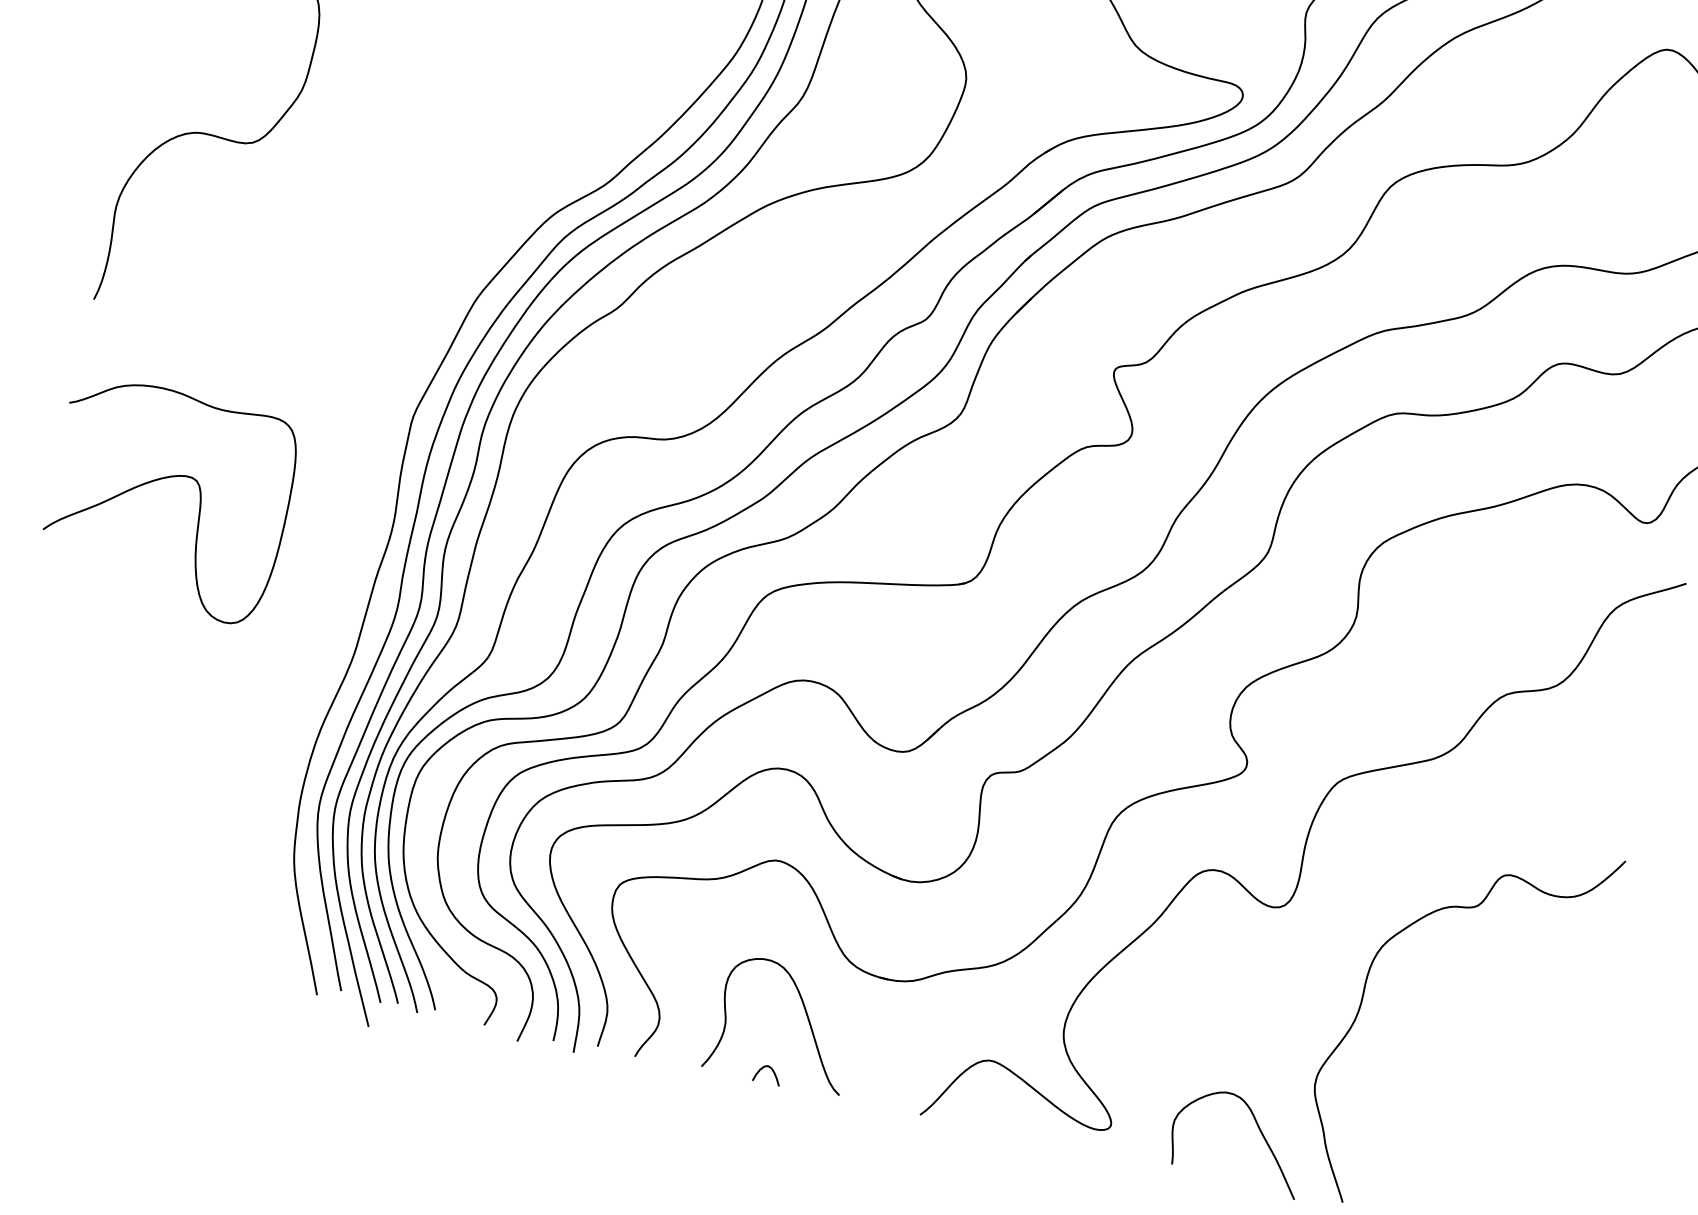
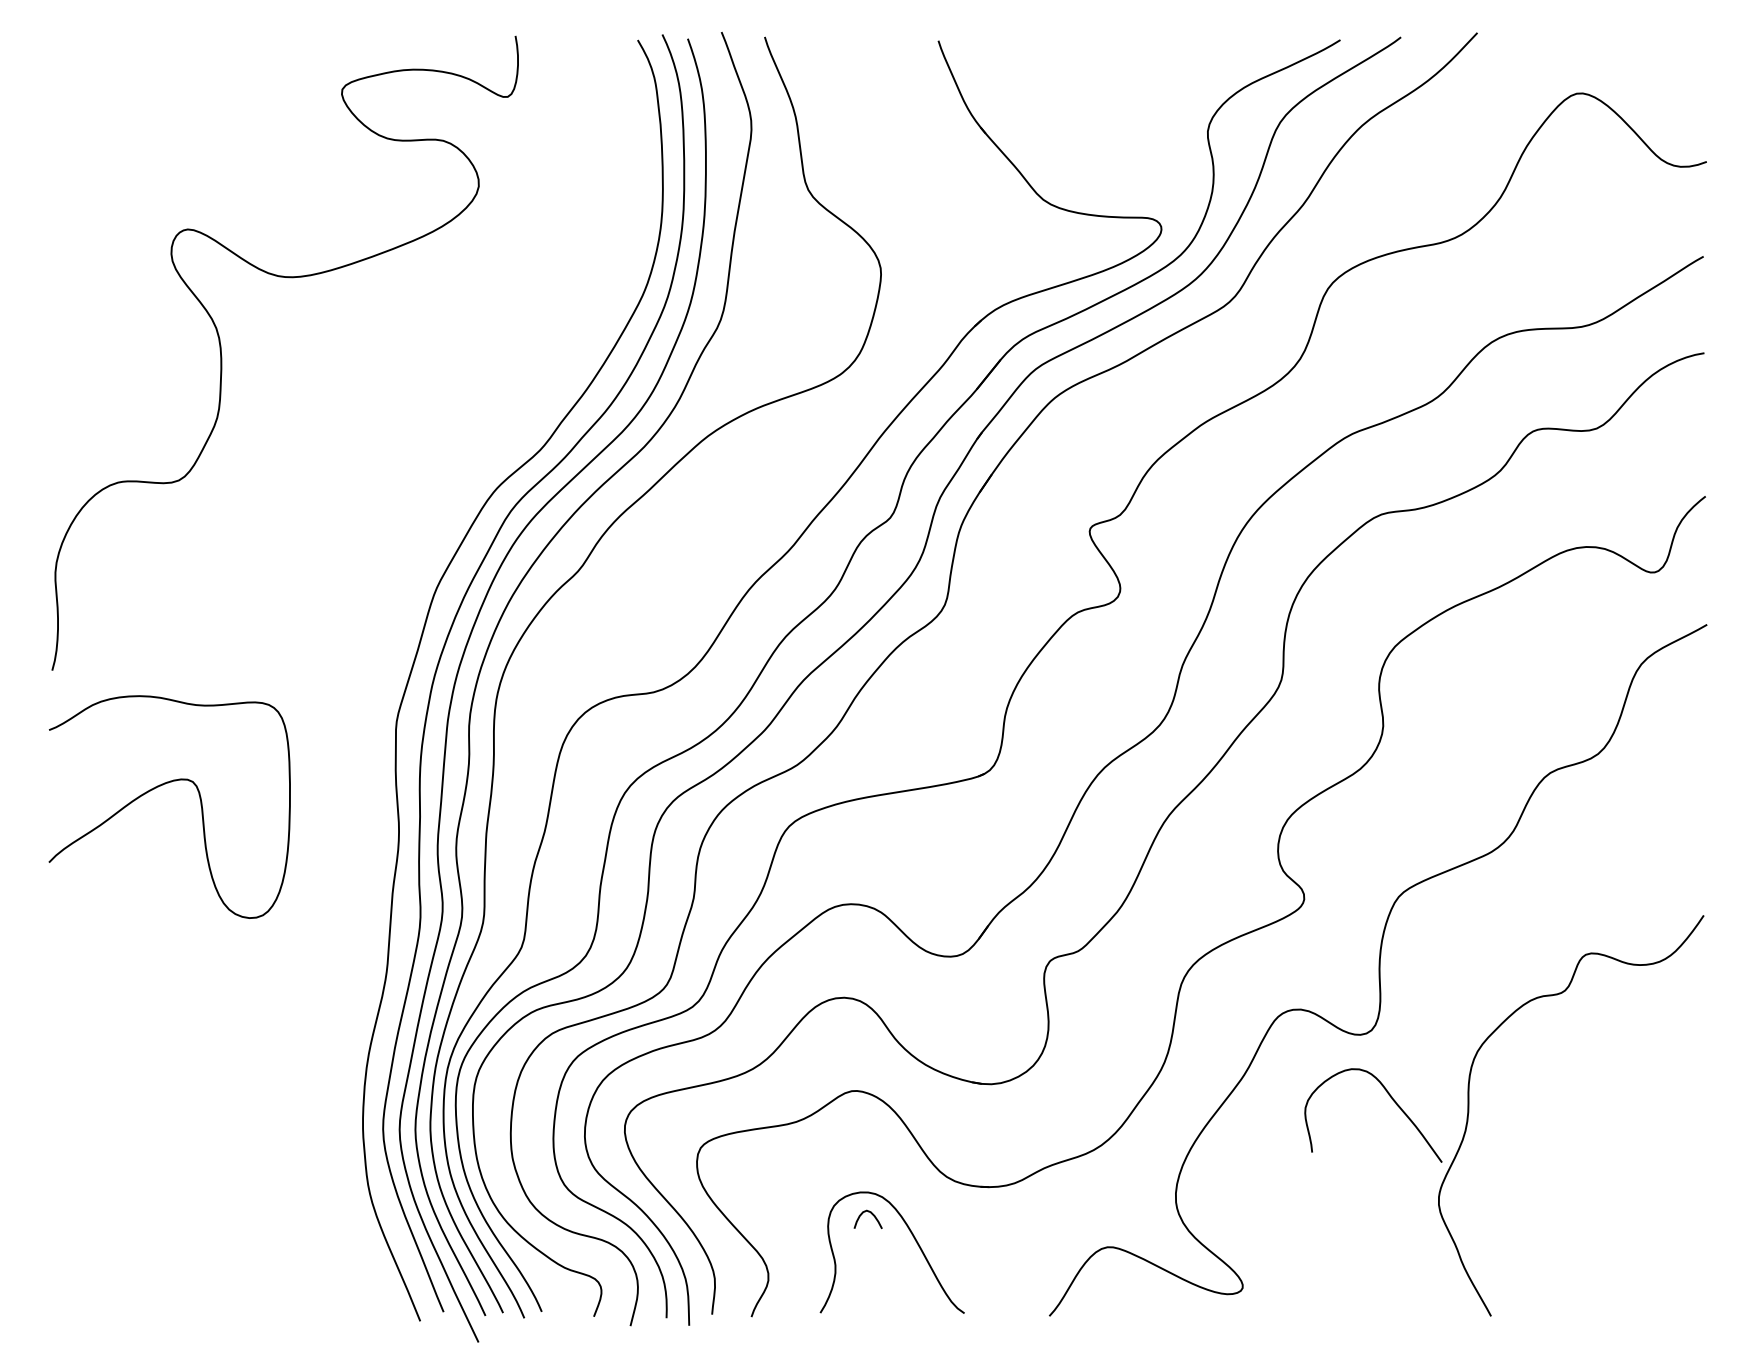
curve: (167, 478) -> (163, 785), moved
curve: (771, 1070) -> (871, 1214), moved
curve: (1259, 1130) -> (1392, 1100), moved

